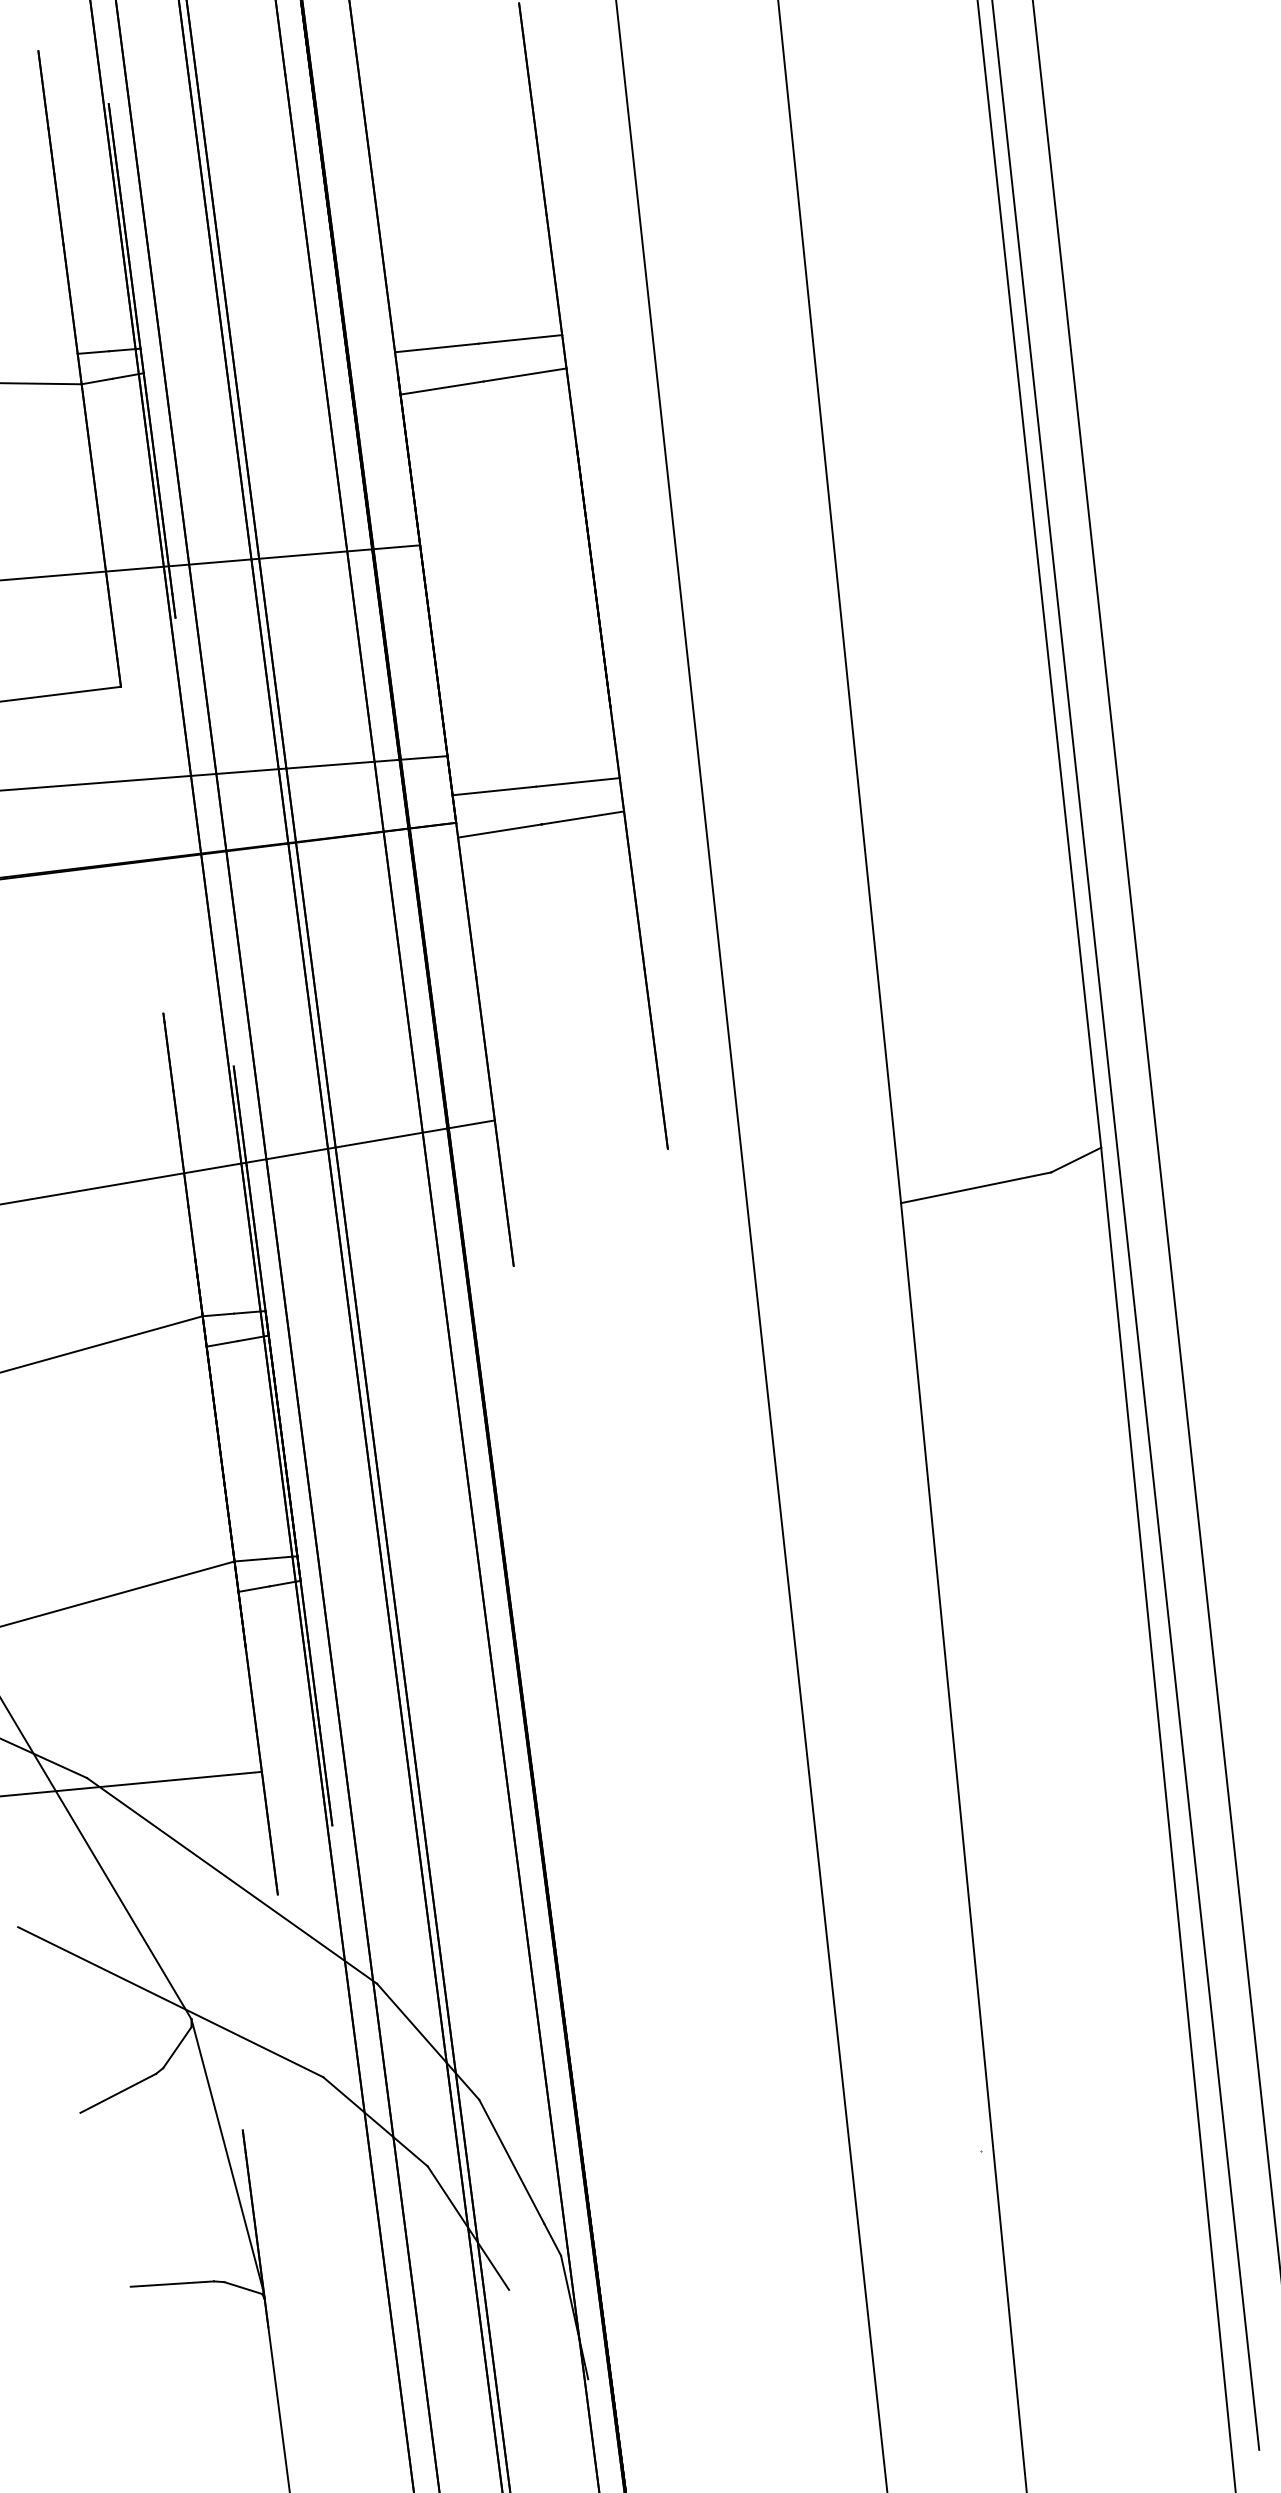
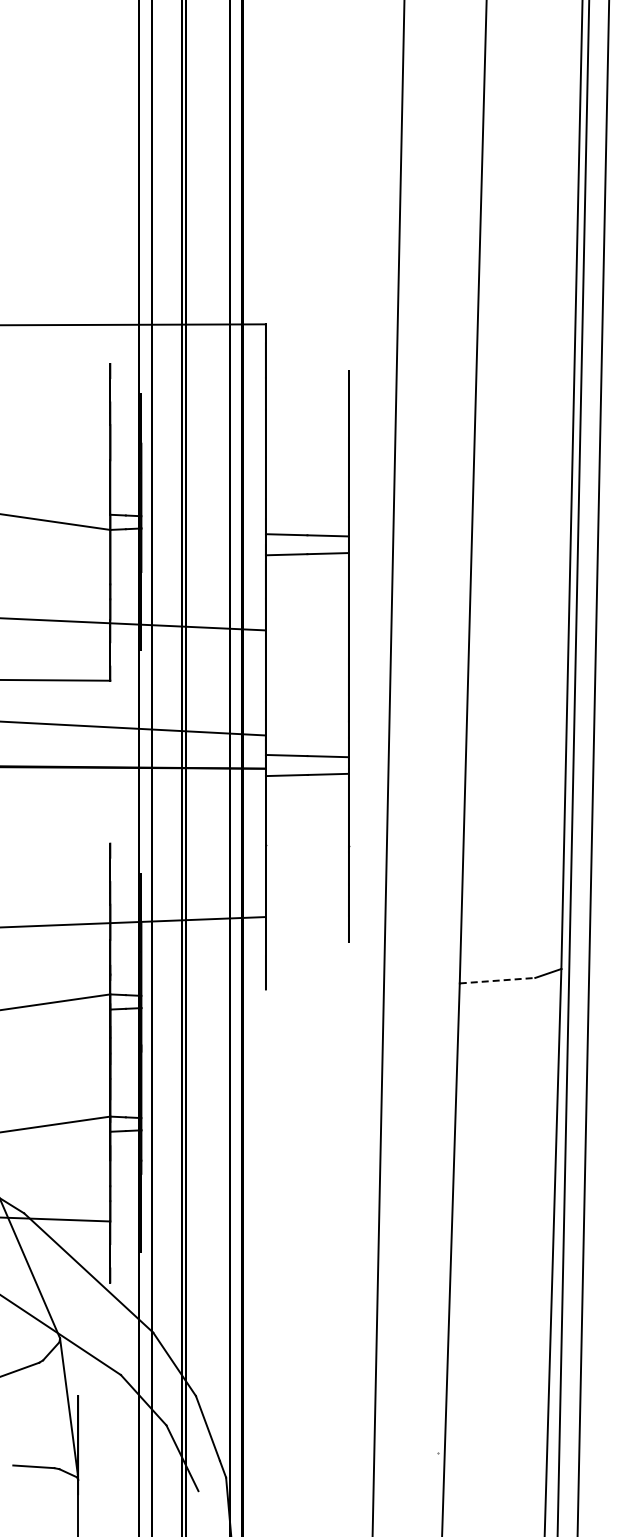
line: (976, 1187) -> (497, 980), solid -> dashed

